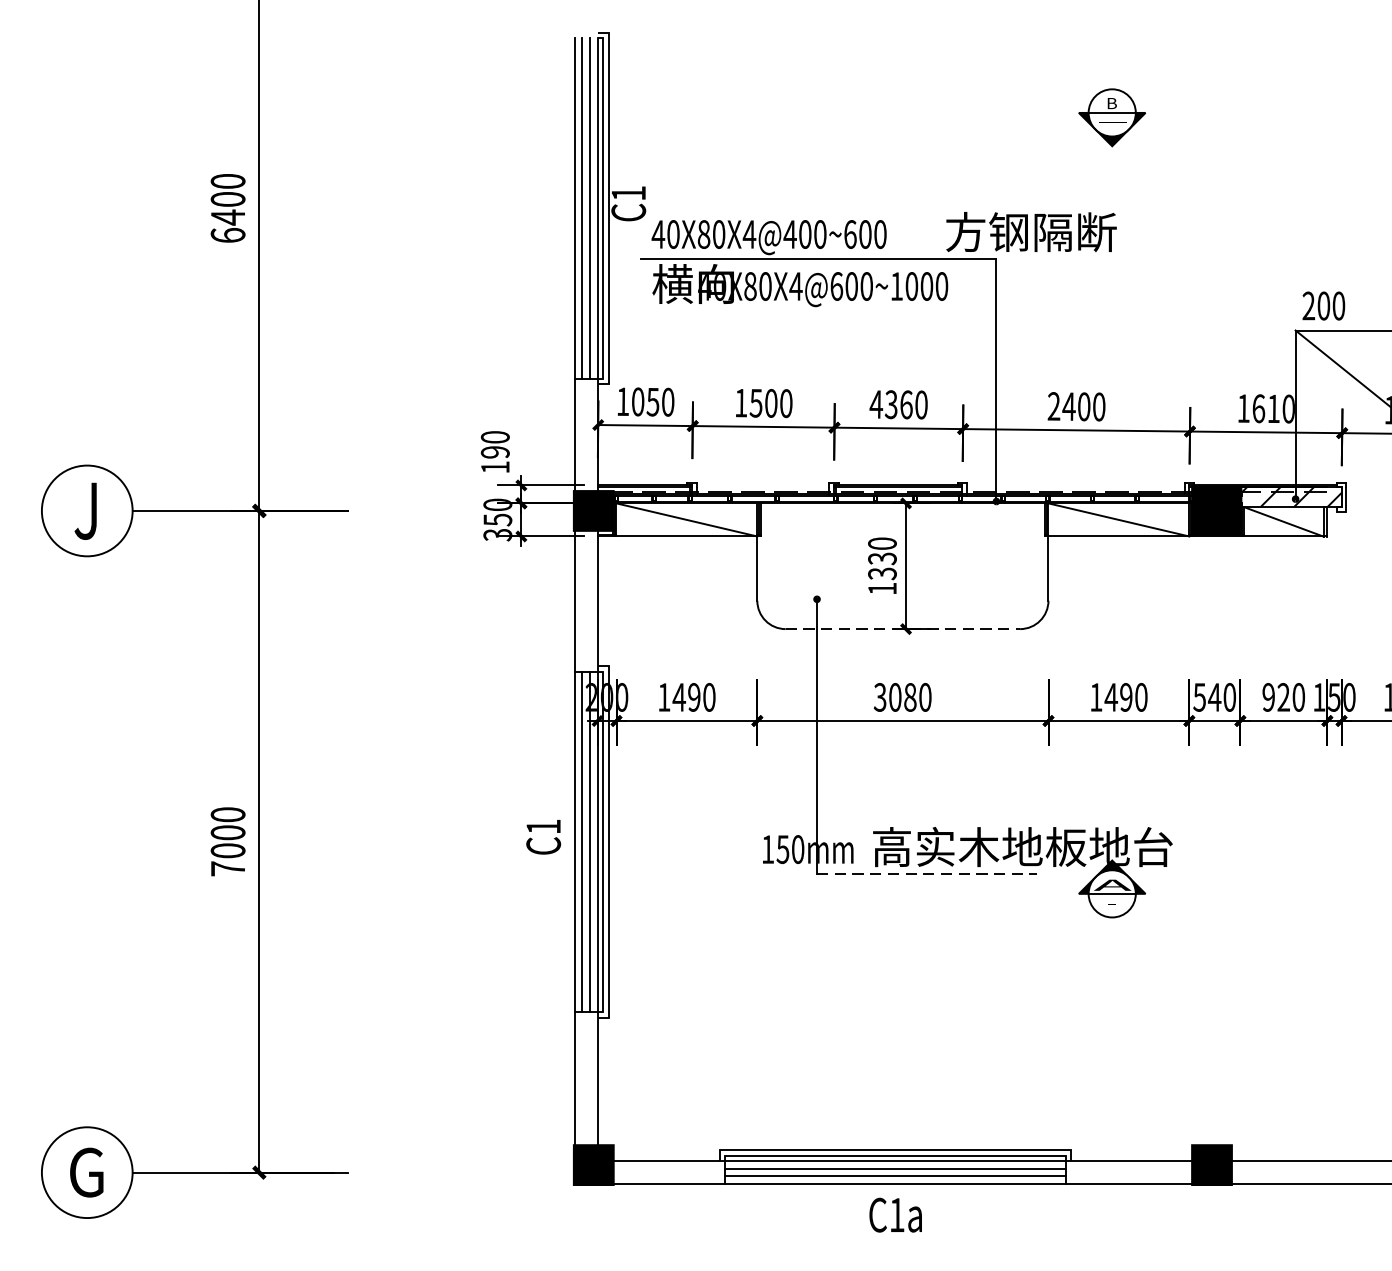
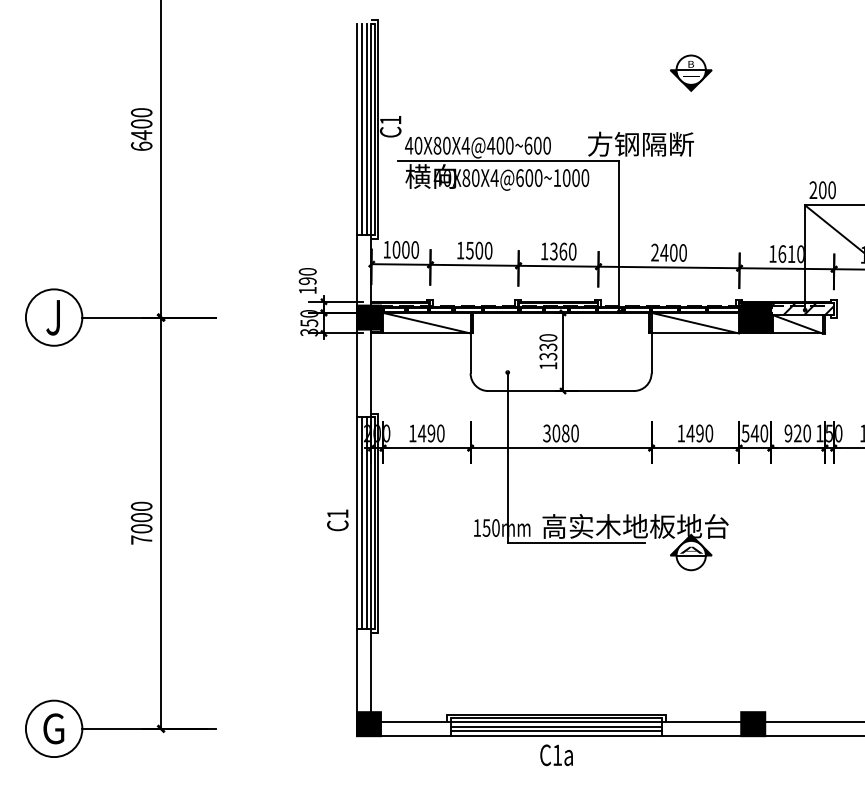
text: (652, 401) -> (405, 249), 1050 -> 1000
text: (876, 404) -> (544, 251), 4360 -> 1360
line: (903, 629) -> (561, 391), dashed -> solid
line: (927, 874) -> (576, 543), dashed -> solid

